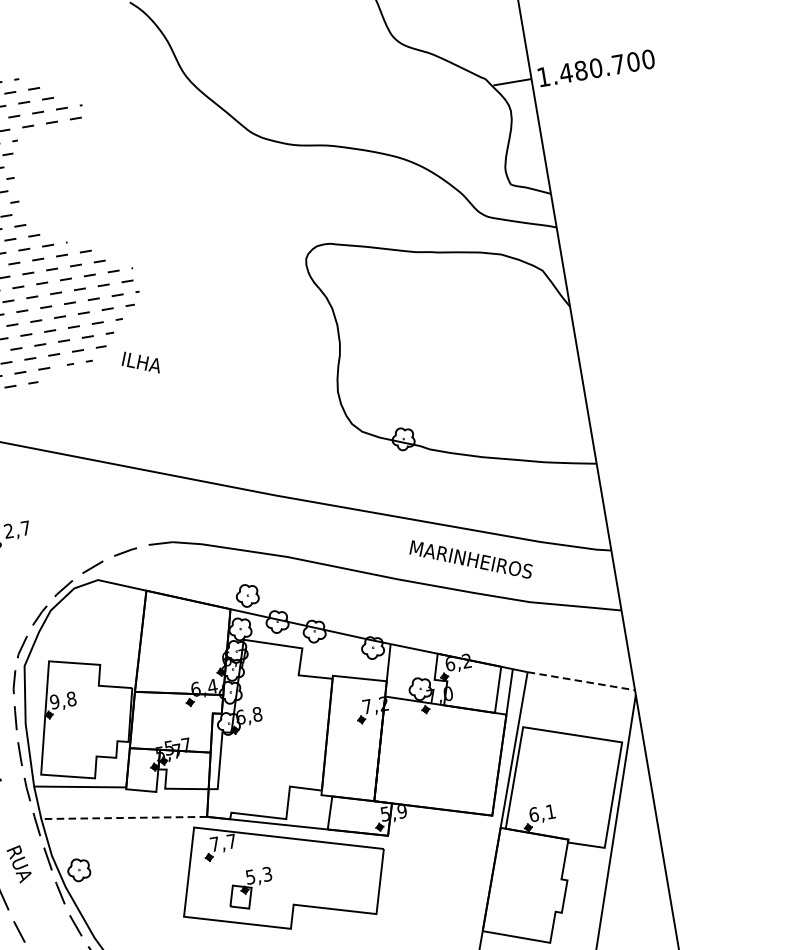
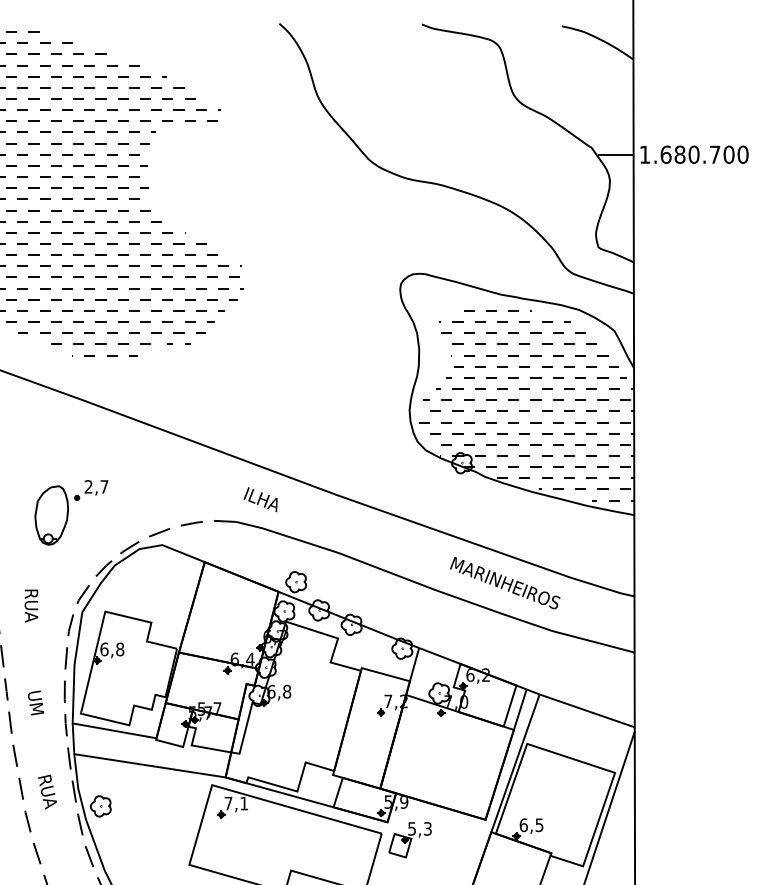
text: (565, 73) -> (665, 154), 1.480.700 -> 1.680.700
text: (139, 362) -> (260, 499), moved
hatch: (461, 365) -> (526, 405), added
line: (581, 681) -> (587, 711), dashed -> solid
text: (54, 701) -> (104, 649), 9,8 -> 6,8
text: (550, 812) -> (539, 825), 6,1 -> 6,5
line: (123, 817) -> (149, 765), dashed -> solid
text: (231, 841) -> (244, 803), 7,7 -> 7,1
part: (249, 889) -> (409, 840), moved

